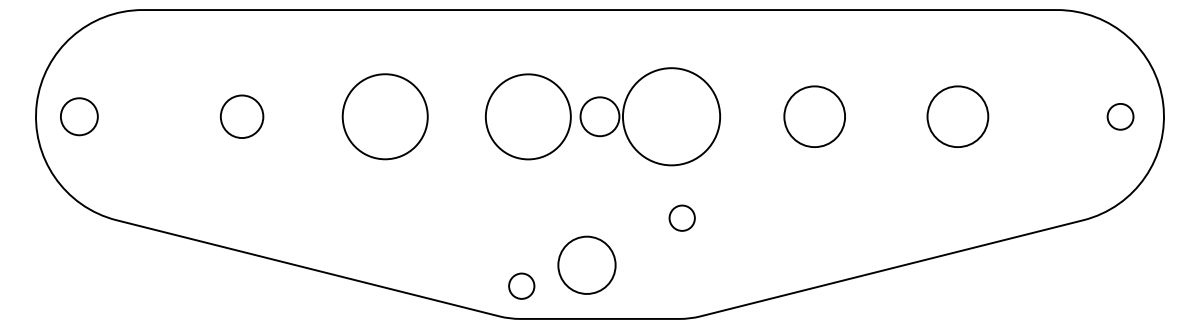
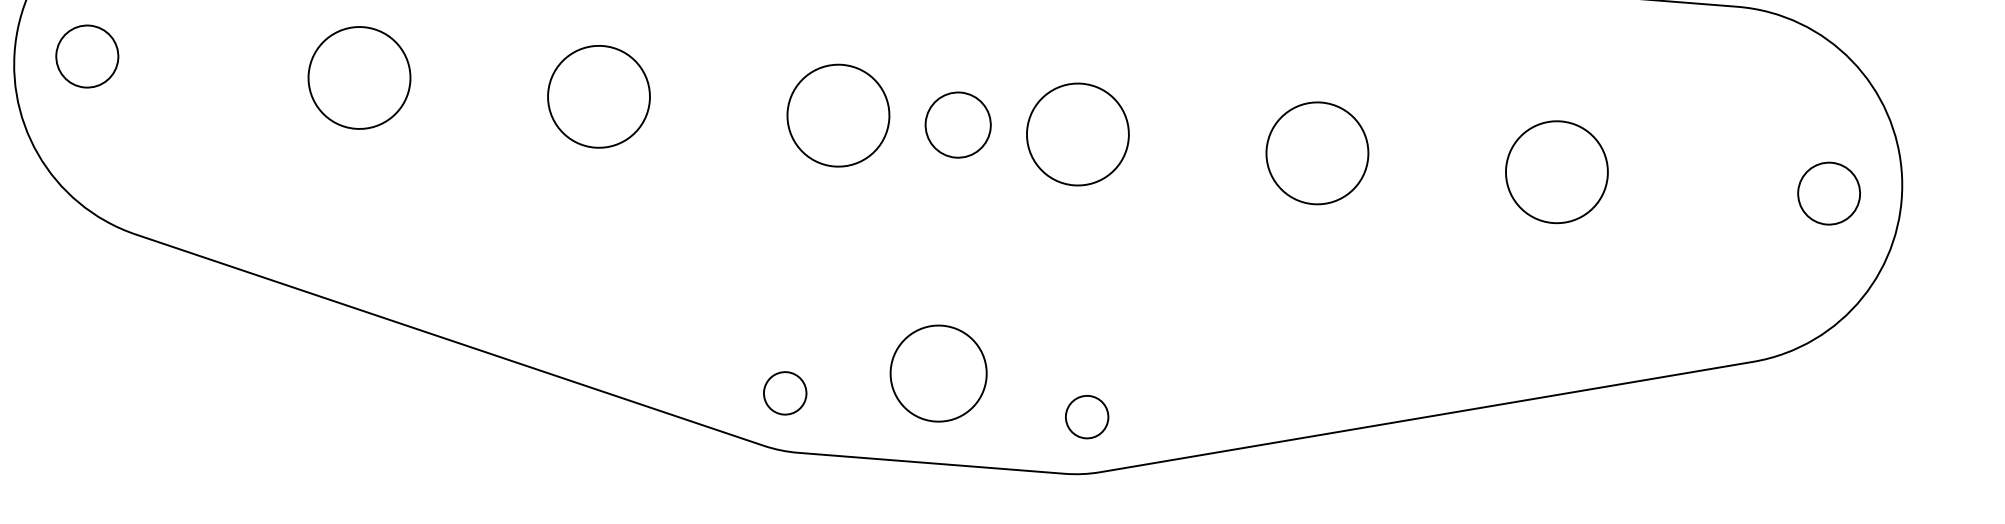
circle: (241, 116) -> (358, 77), size x1.43
circle: (384, 116) -> (597, 96), size x0.71
circle: (528, 116) -> (838, 115), size x0.71
circle: (671, 116) -> (1077, 134), size x0.62
circle: (1120, 116) -> (1828, 193), size x1.43
circle: (681, 217) -> (1086, 415), moved
circle: (586, 264) -> (937, 372), moved
circle: (521, 285) -> (784, 392), moved

